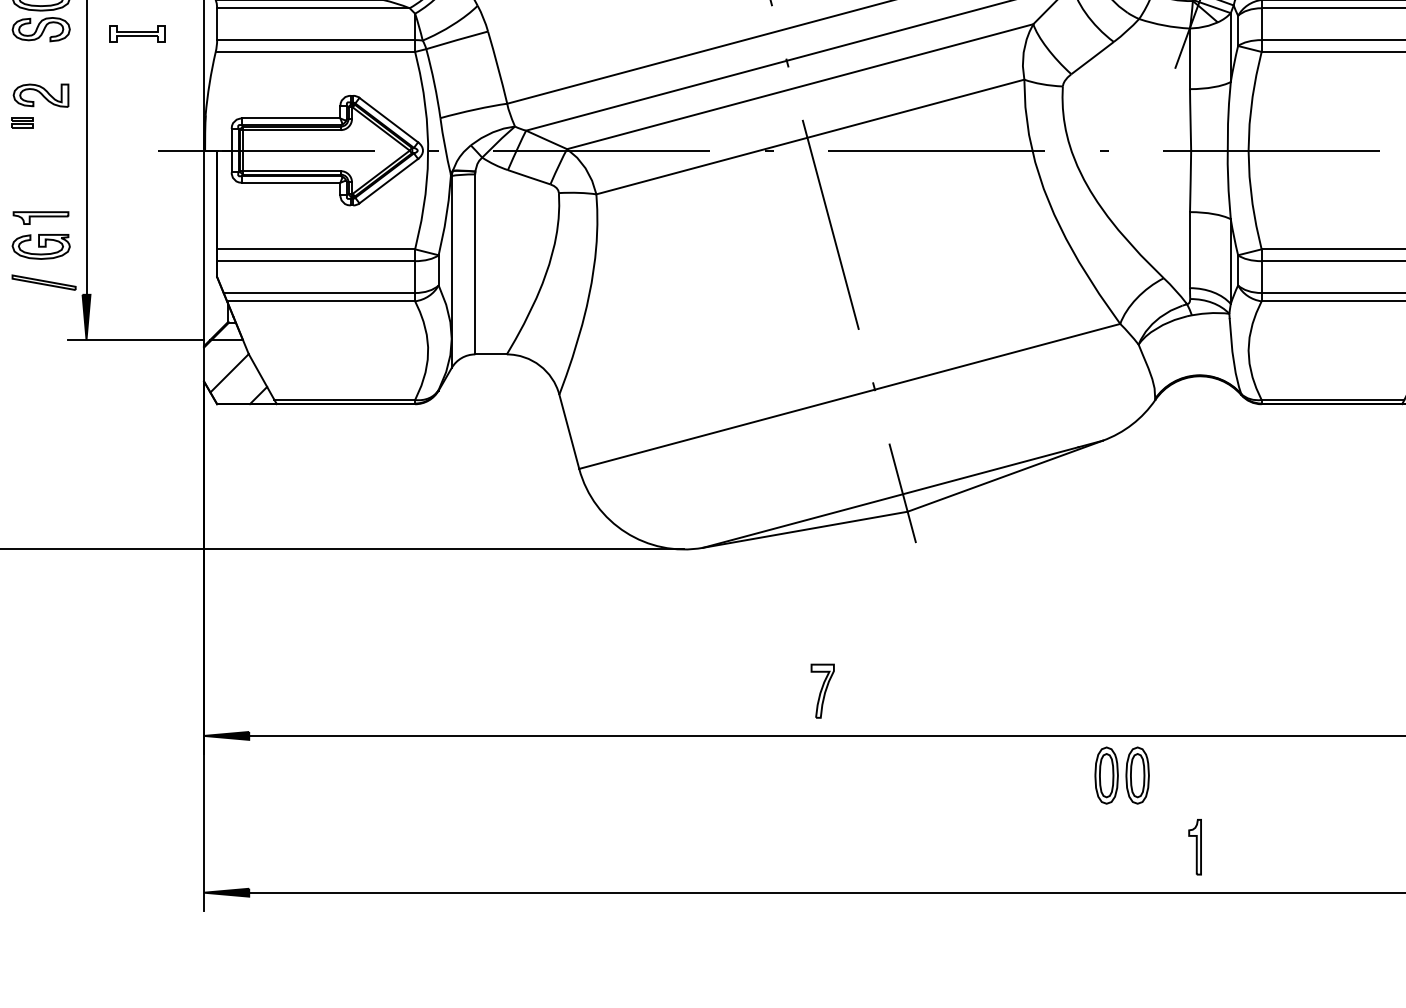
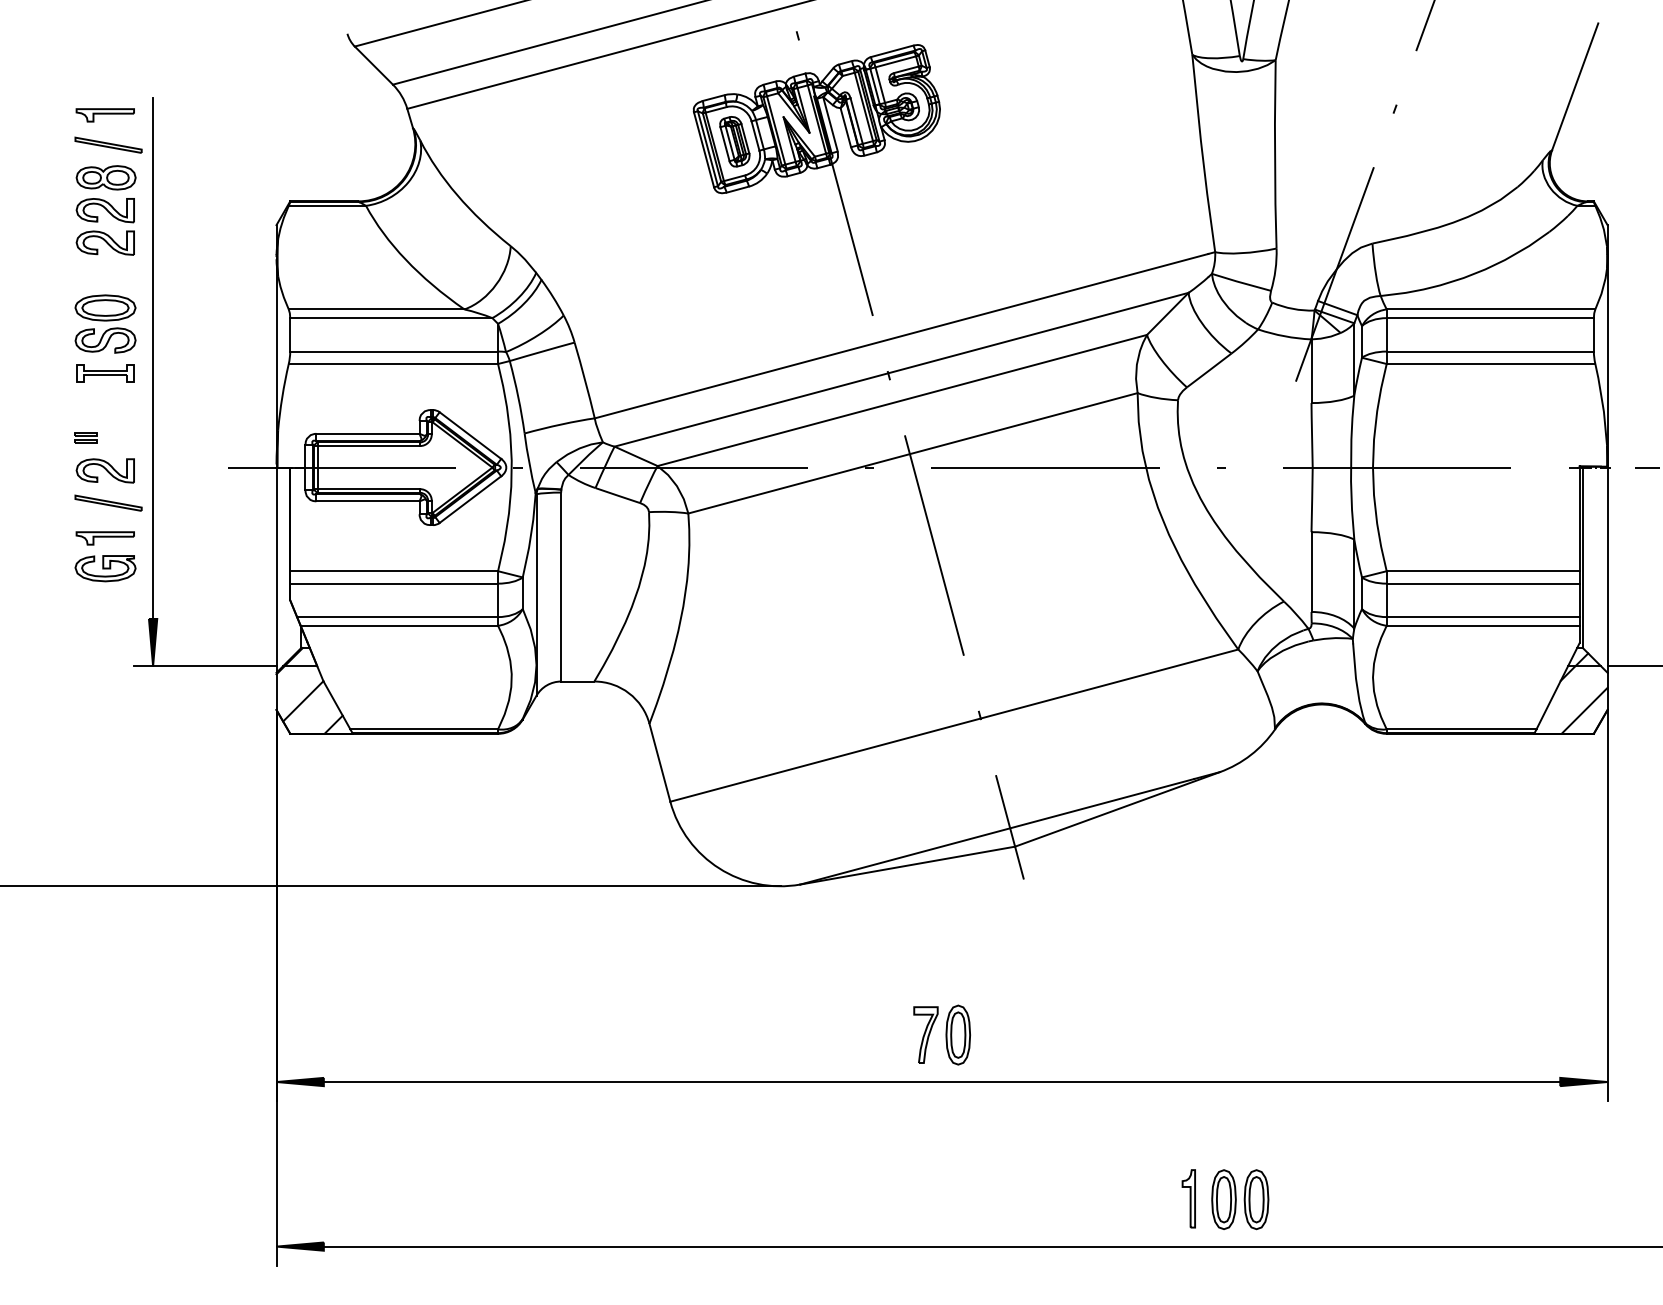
part: (137, 34) -> (105, 373), moved
part: (40, 95) -> (104, 470), moved
part: (44, 281) -> (108, 502), moved
part: (852, 690) -> (957, 1034), added
part: (1122, 775) -> (1240, 1199), moved
part: (1194, 846) -> (1188, 1198), moved

